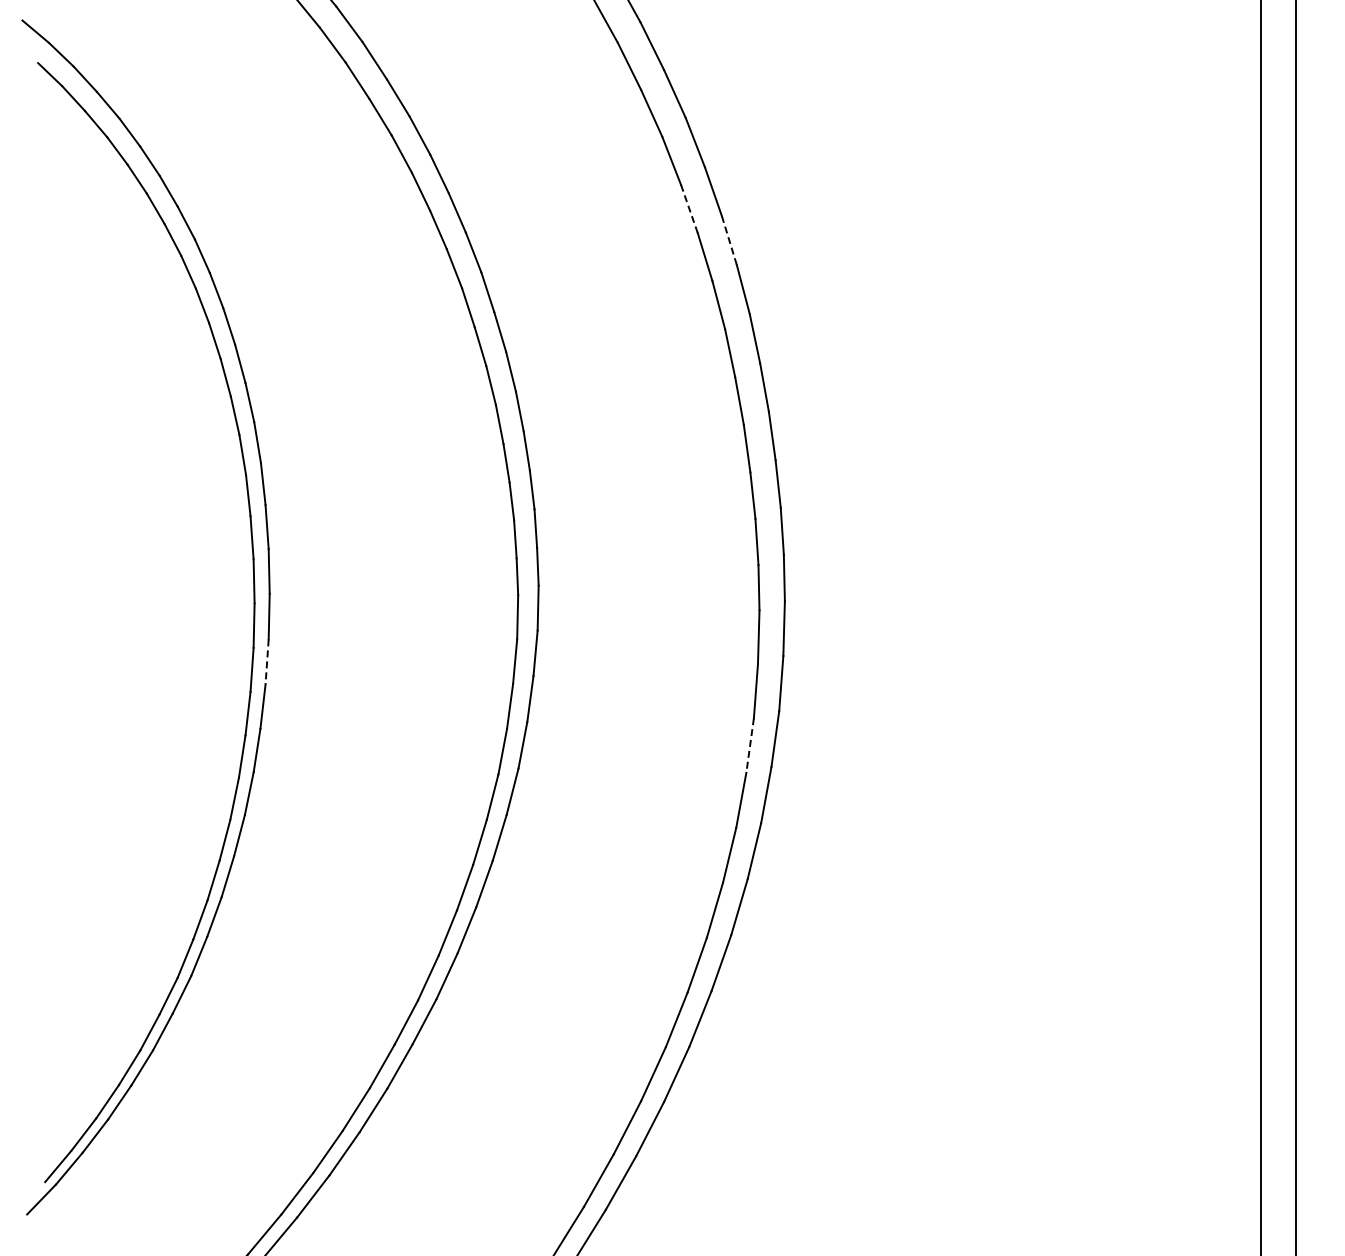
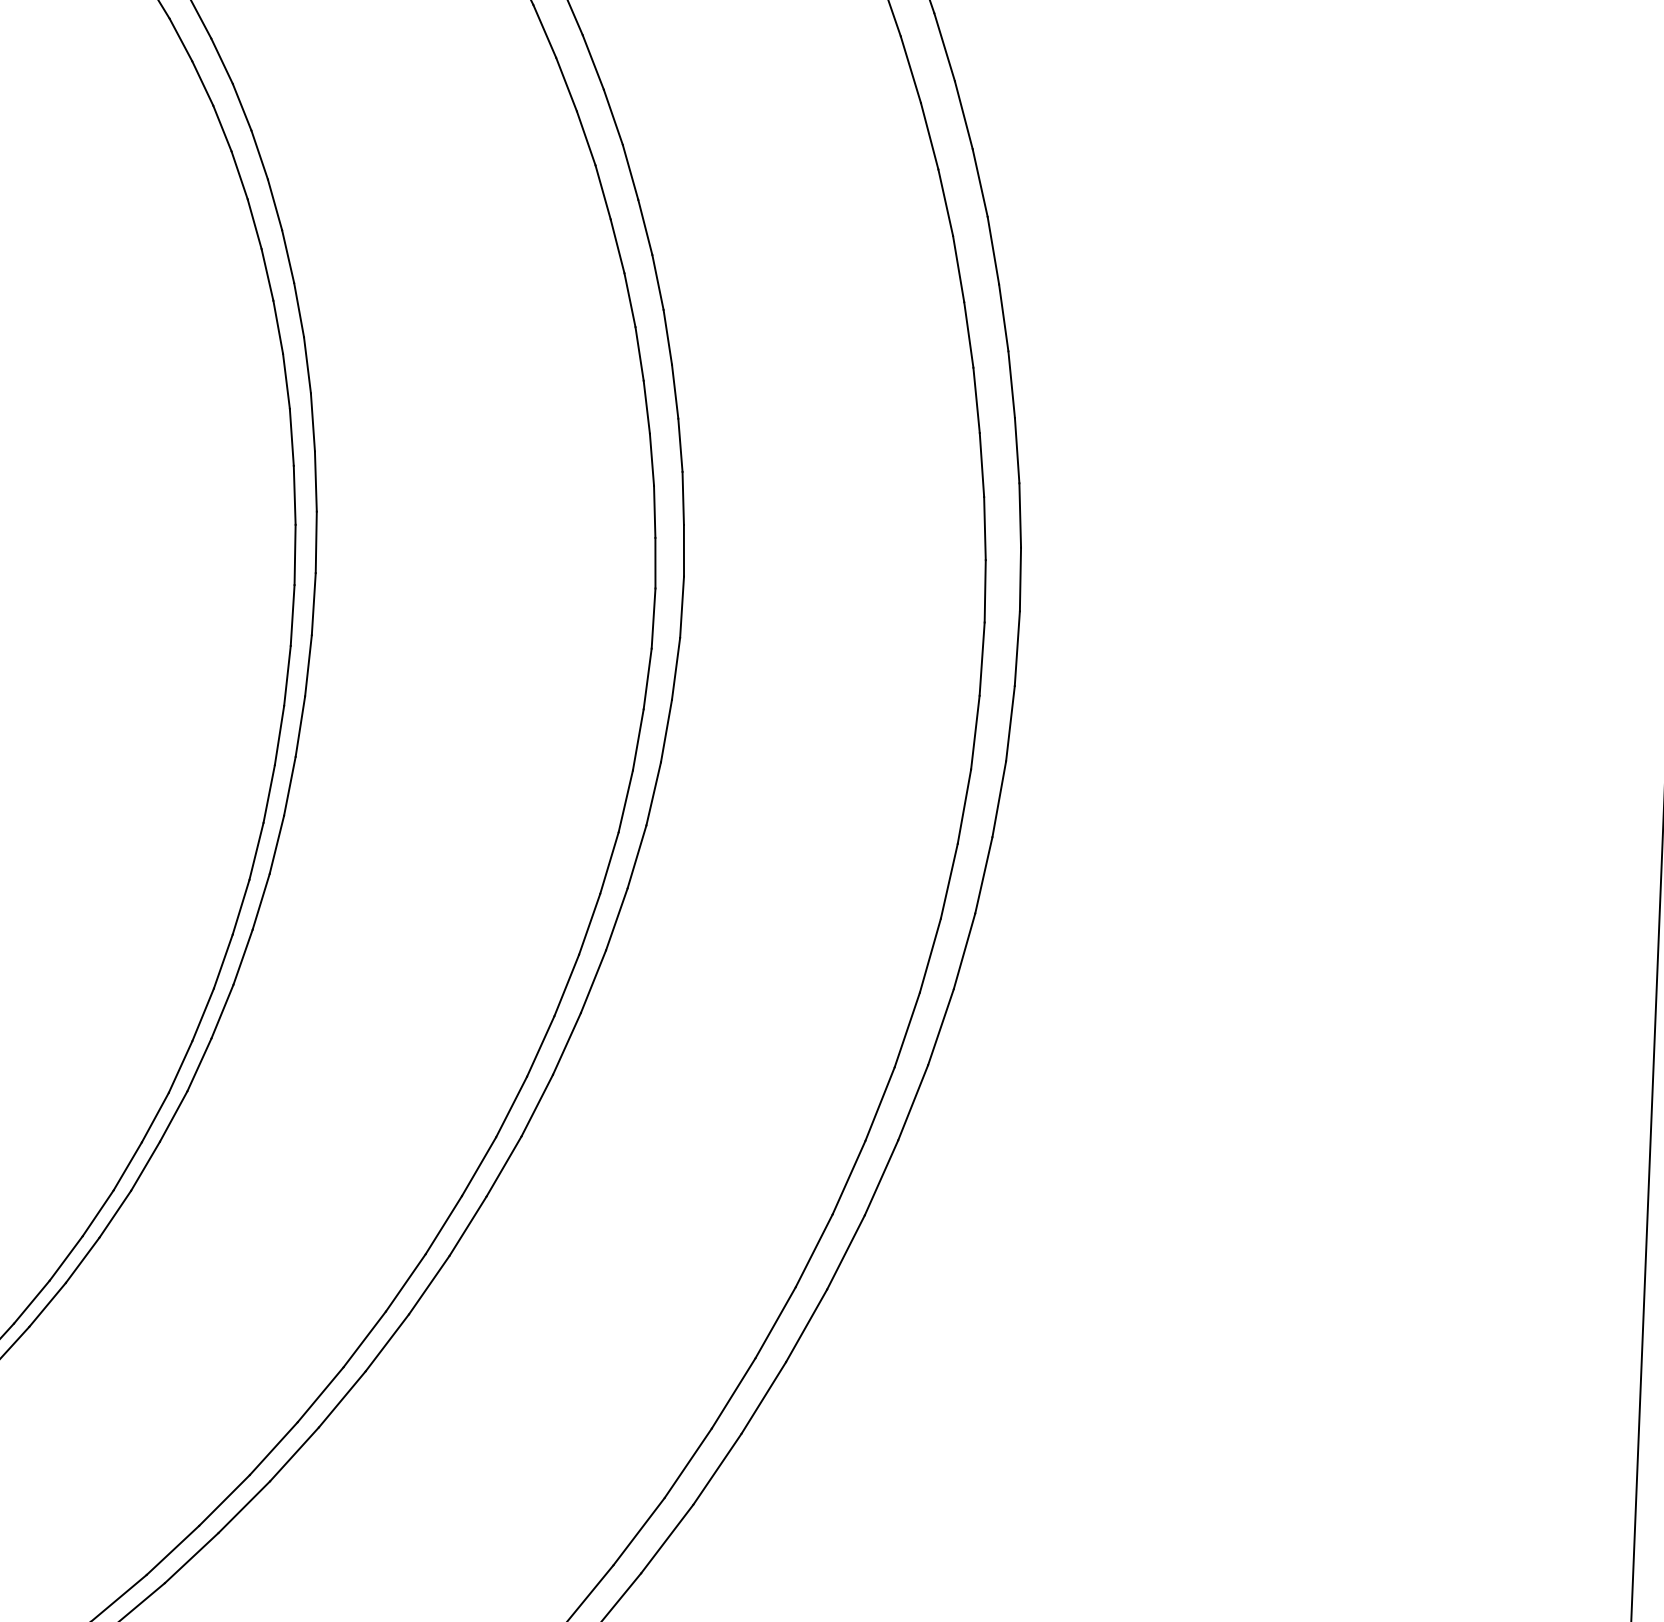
line: (689, 209) -> (910, 70), dashed -> solid
line: (729, 240) -> (963, 114), dashed -> solid
line: (267, 661) -> (308, 665), dashed -> solid
line: (750, 745) -> (964, 806), dashed -> solid

